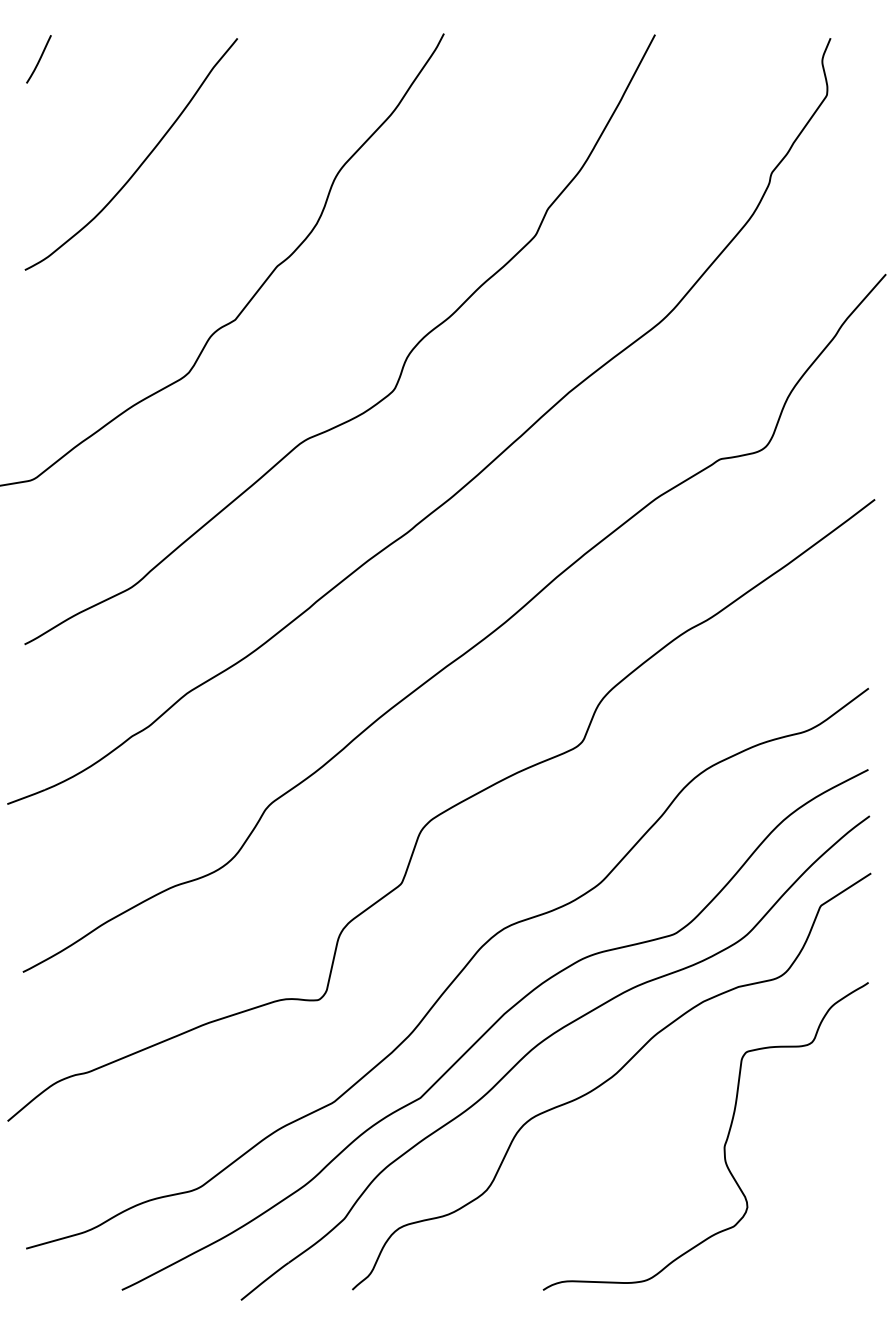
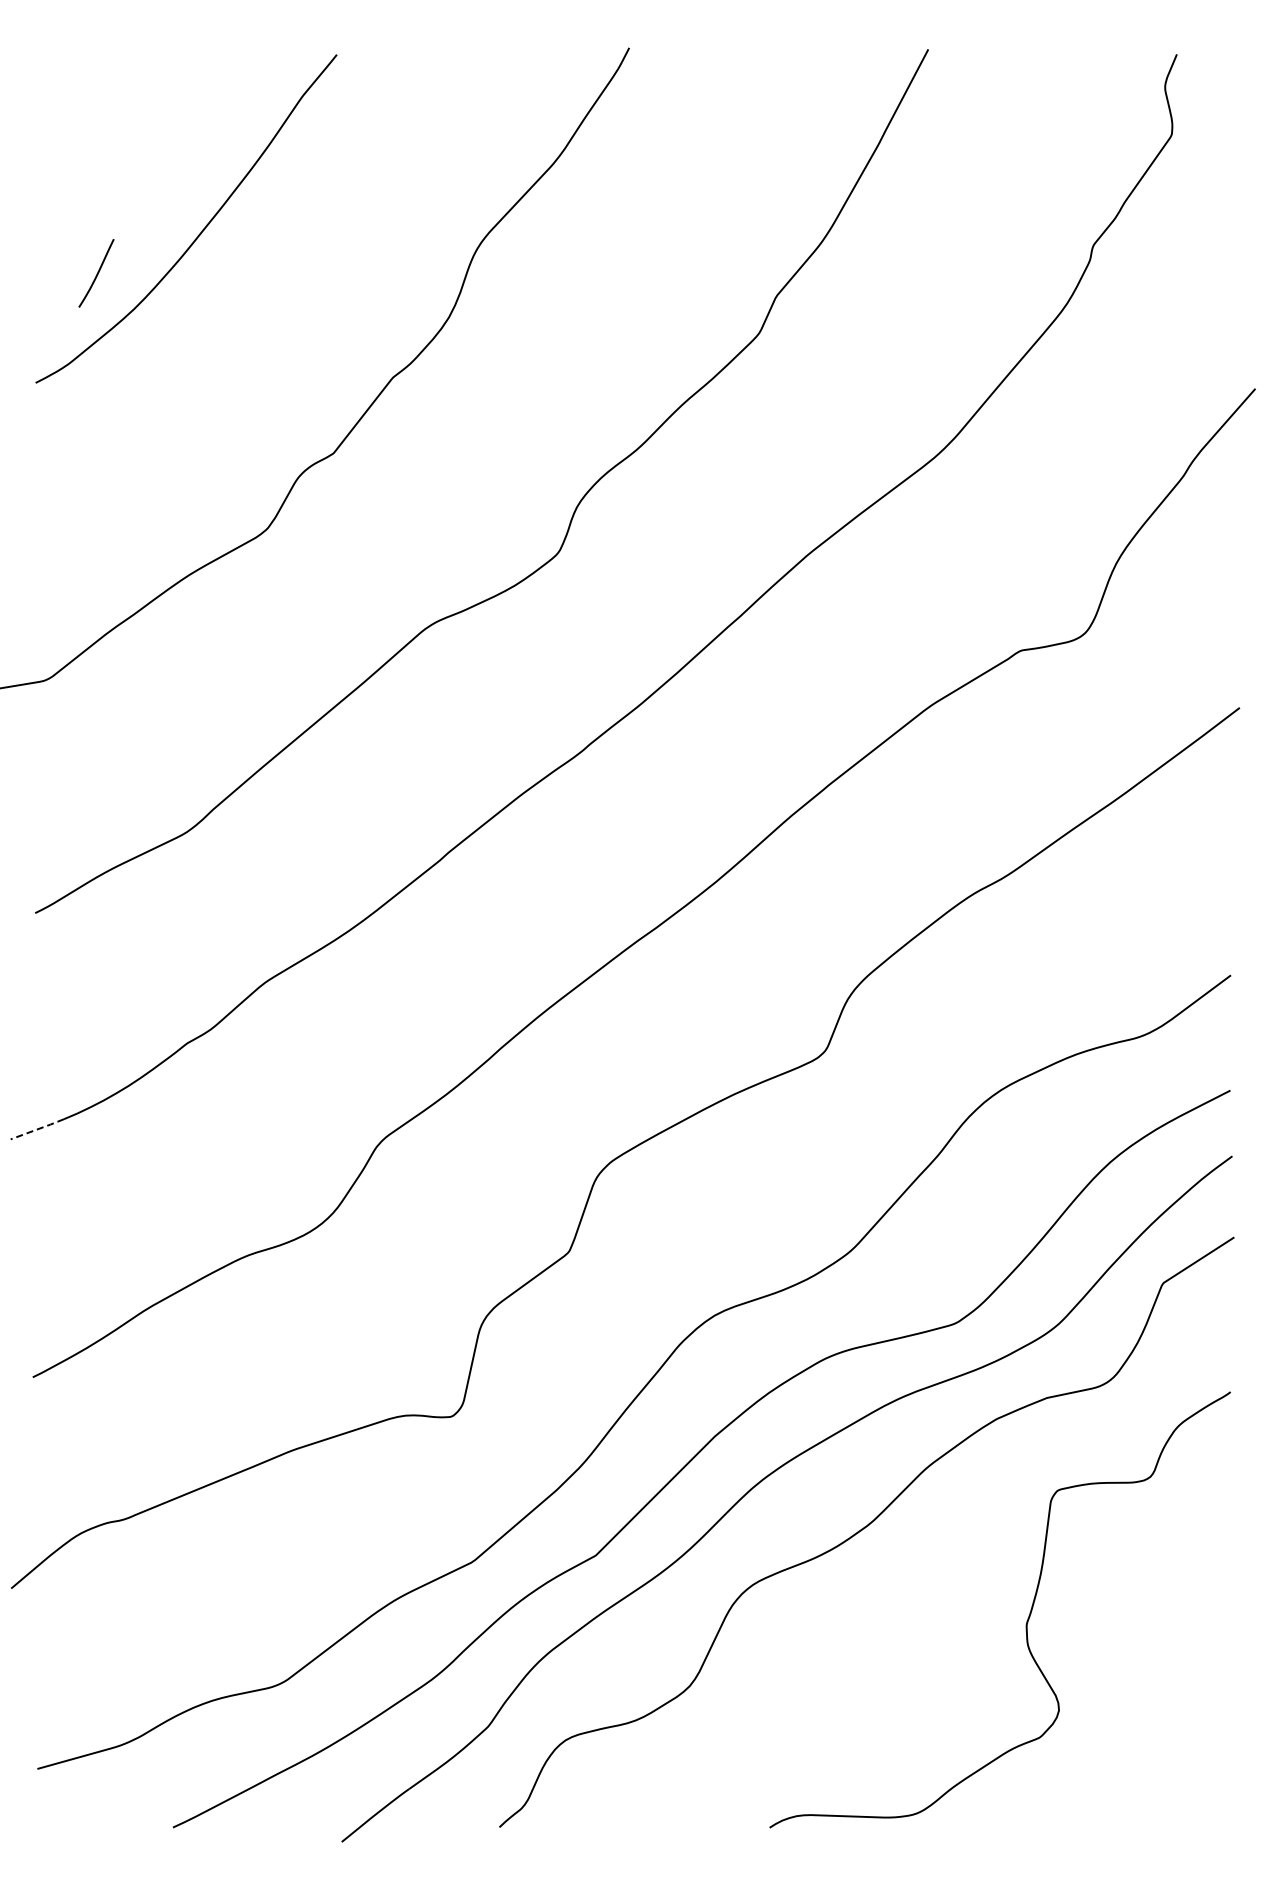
curve: (38, 59) -> (96, 273), moved
line: (26, 797) -> (37, 1129), solid -> dashed

